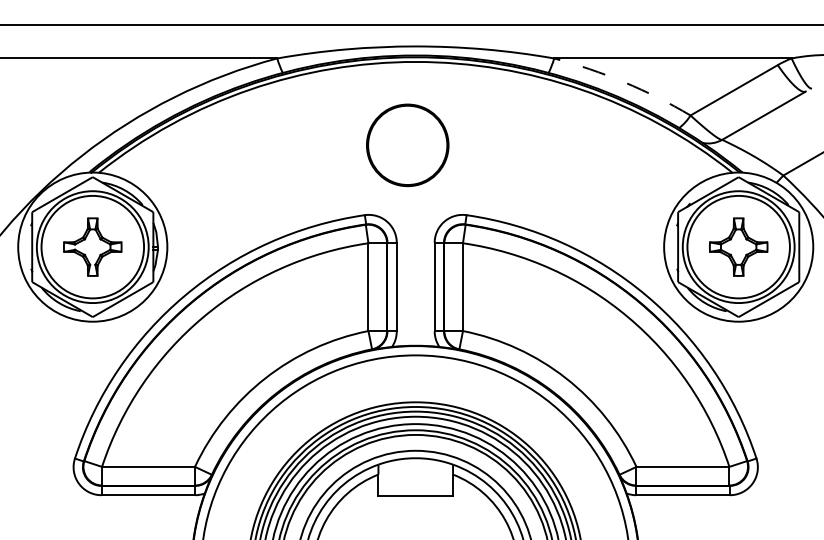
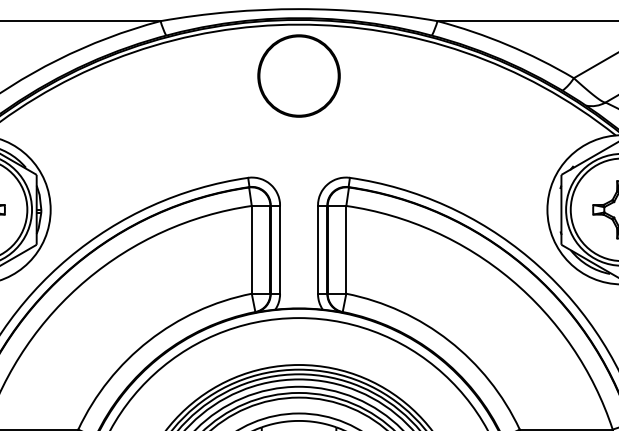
arc: (624, 82) -> (507, 45), dashed -> solid
part: (407, 145) -> (298, 76), moved

